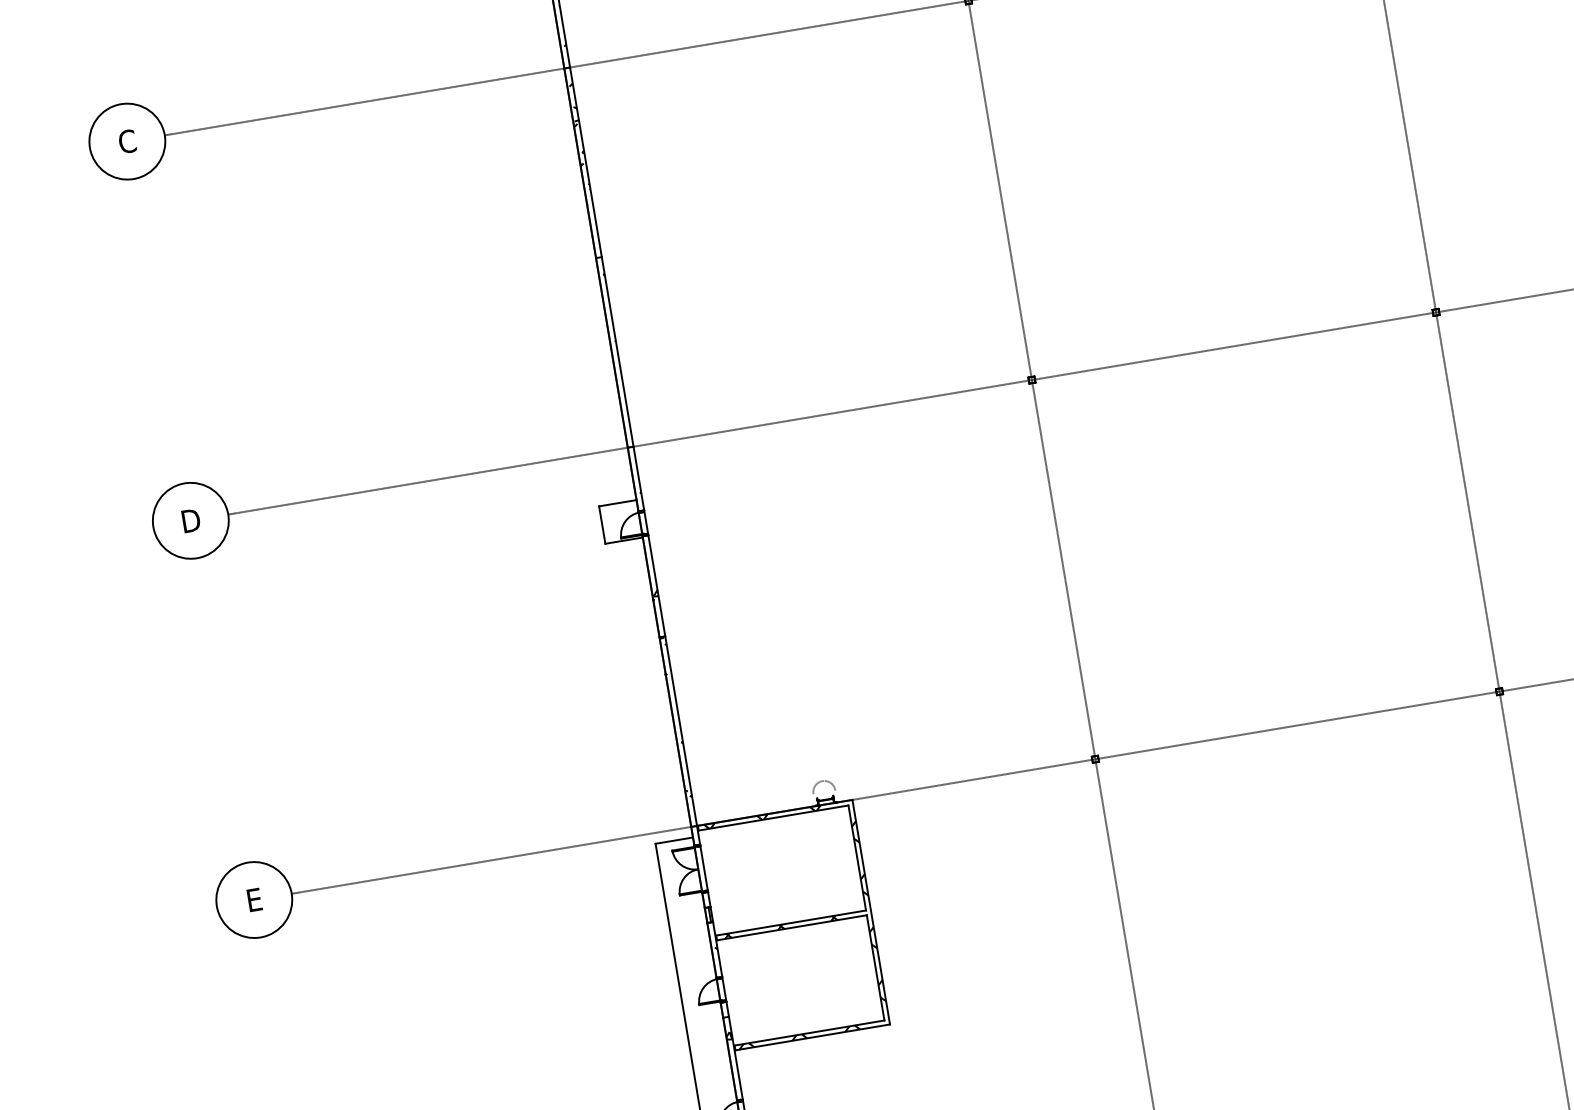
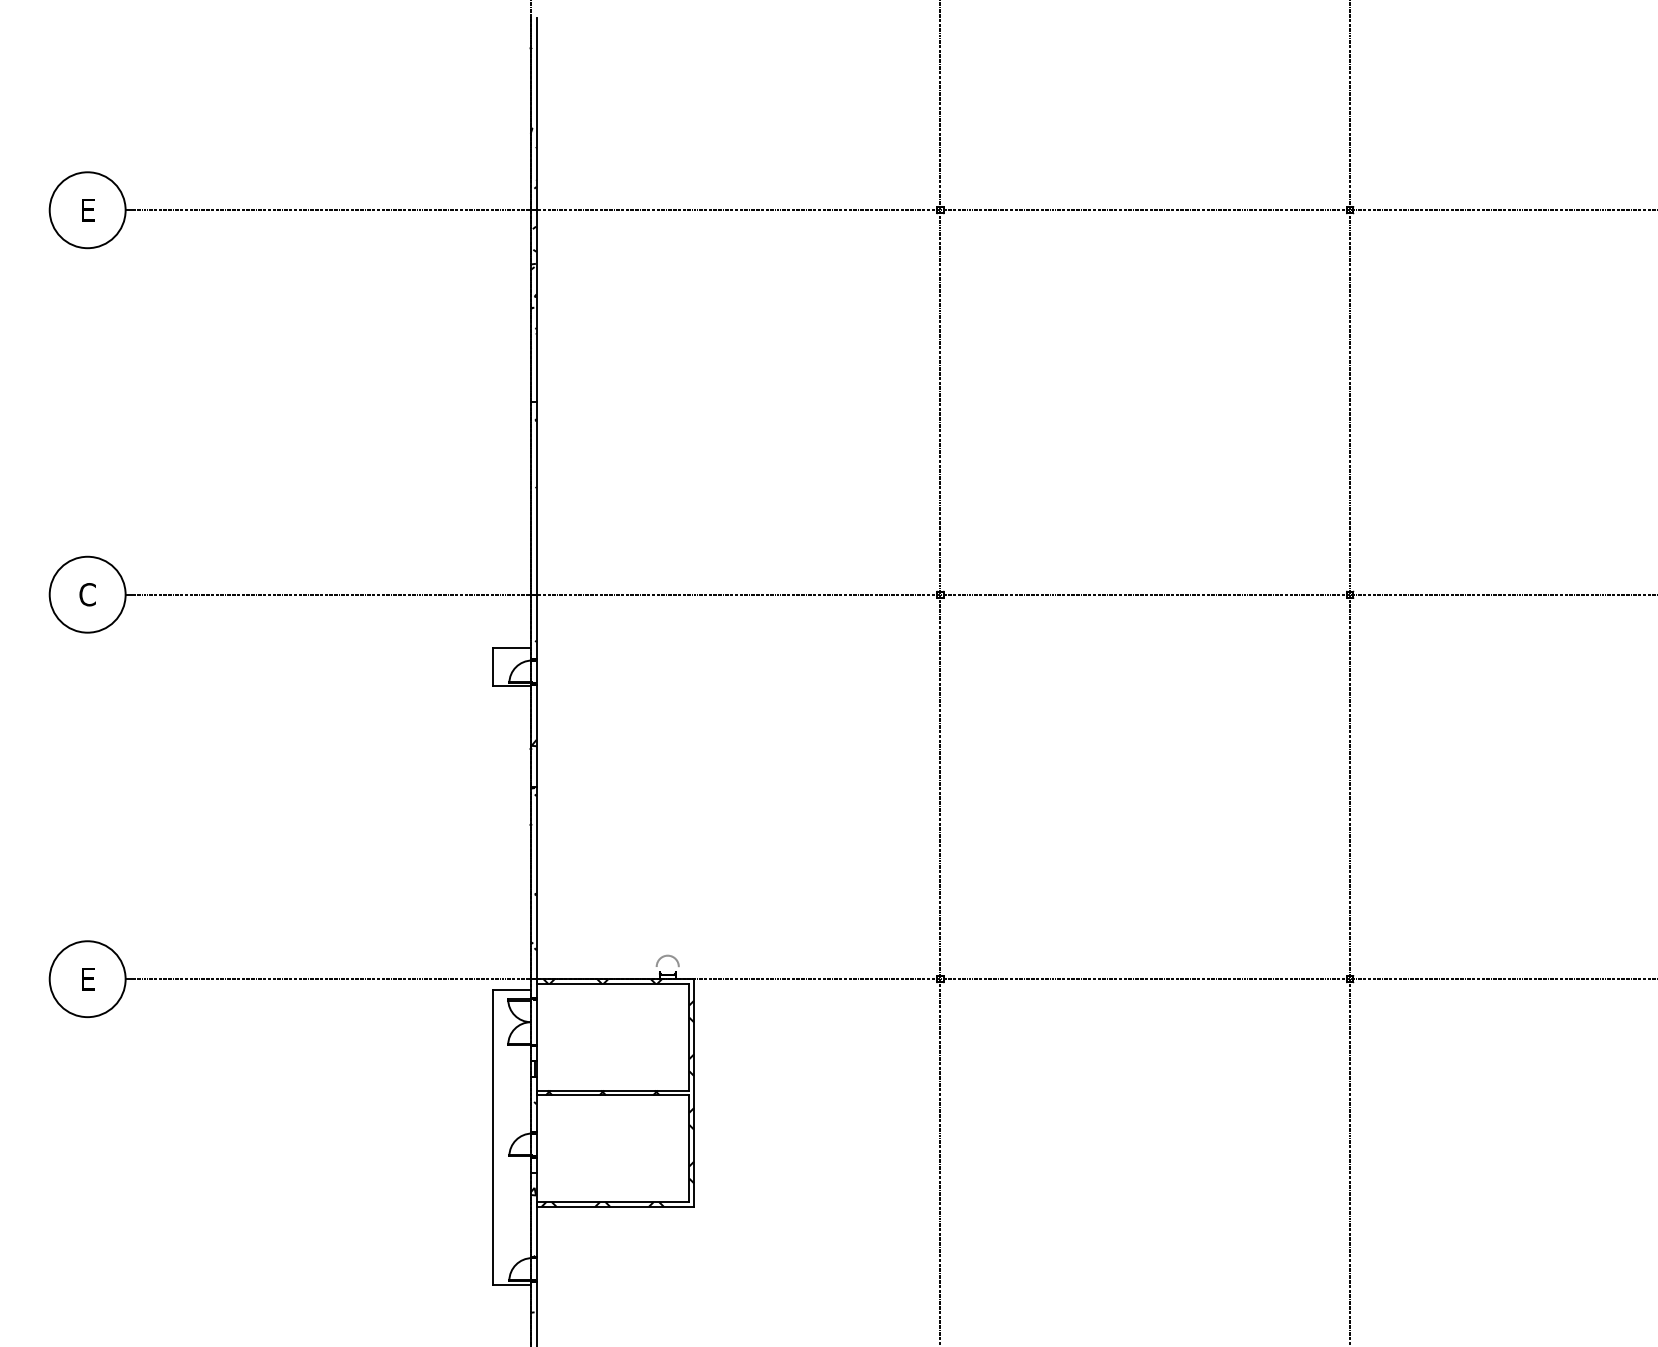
text: (127, 140) -> (87, 209), C -> E
text: (190, 520) -> (87, 594), D -> C

